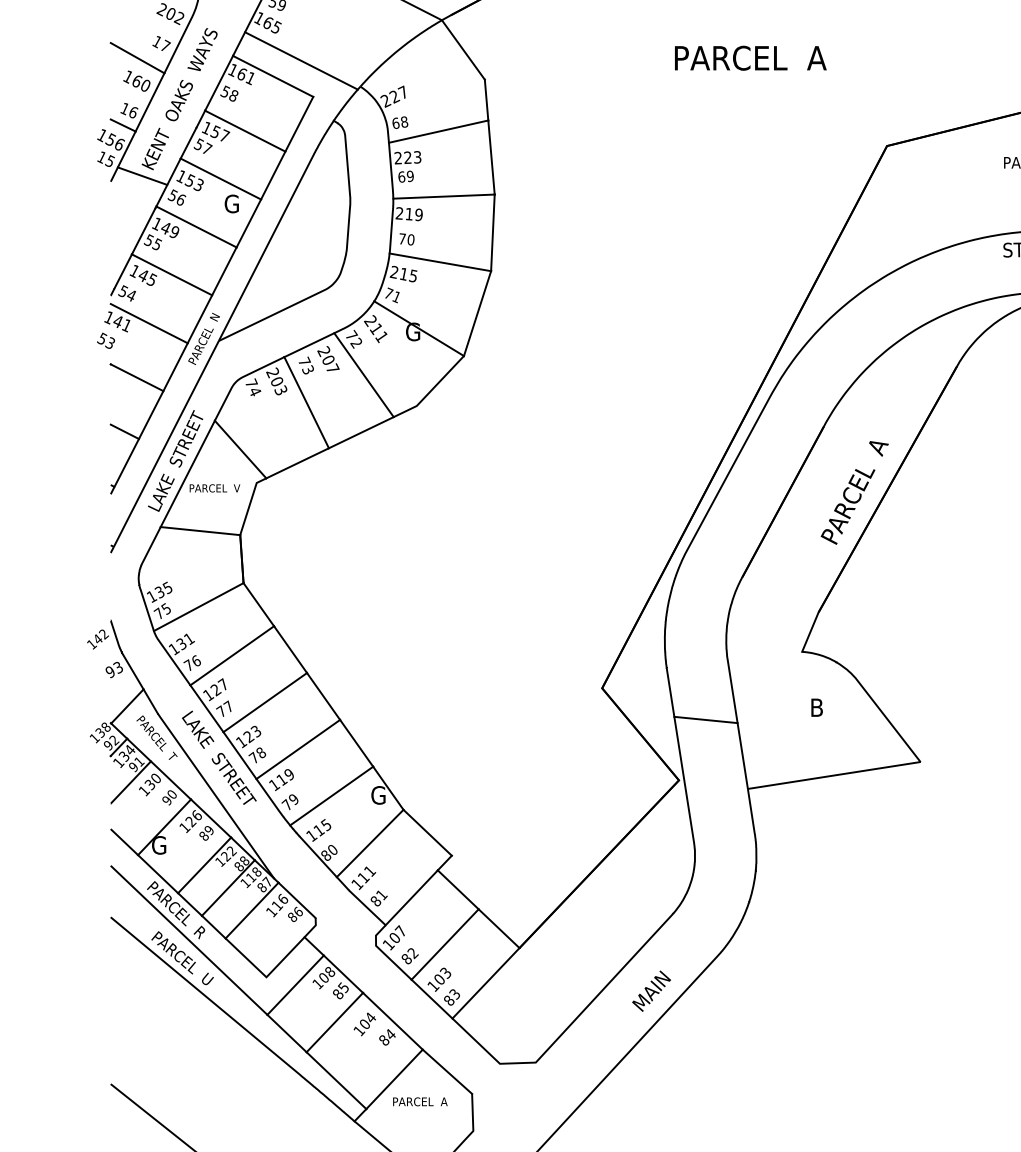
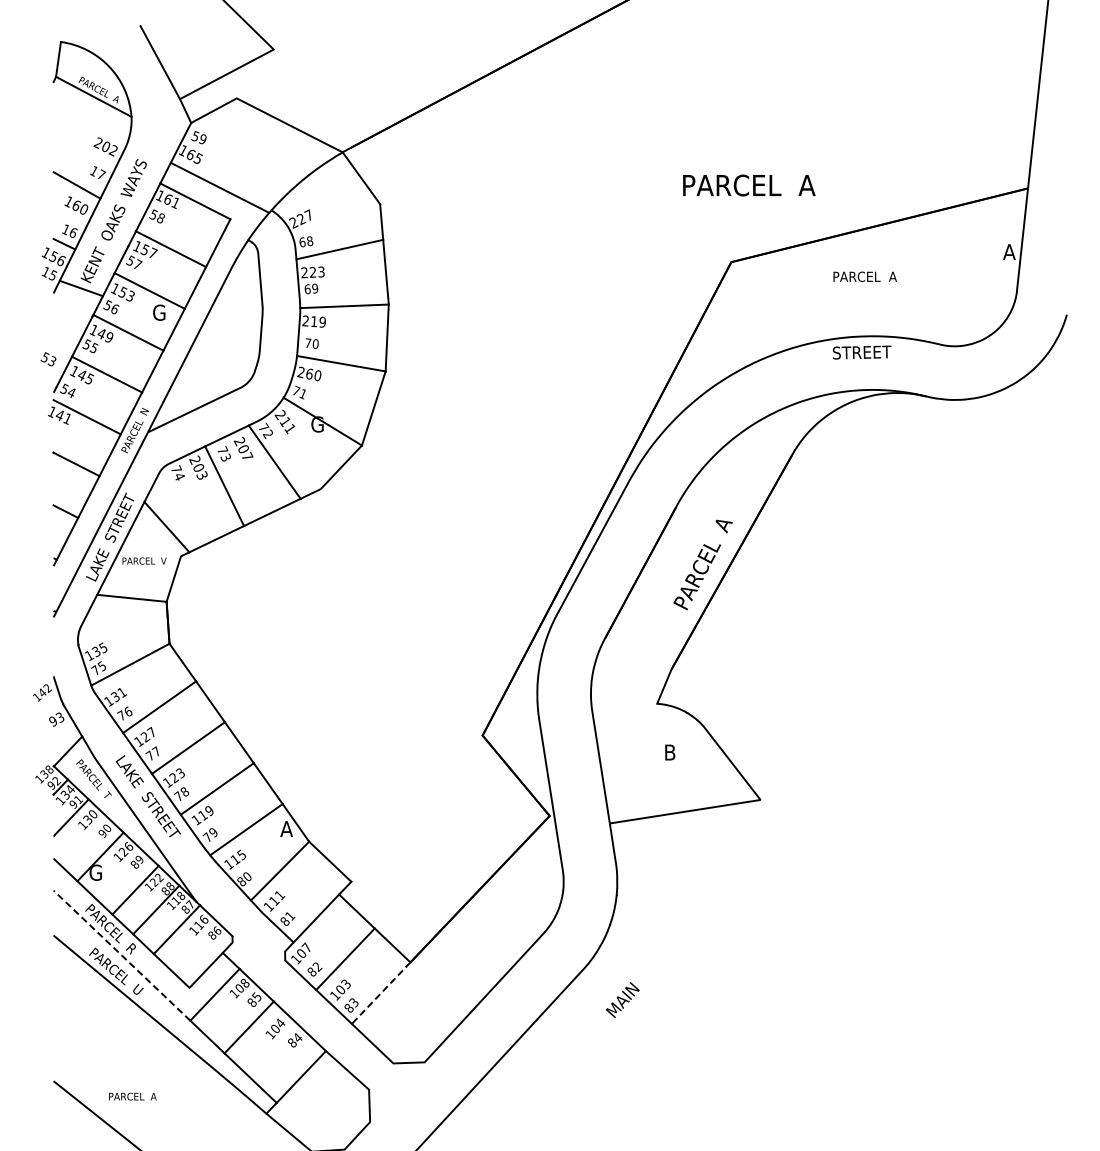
text: (750, 58) -> (749, 185), moved
text: (408, 274) -> (313, 374), 215 -> 260
text: (106, 341) -> (48, 359), moved
line: (705, 719) -> (572, 762), removed
text: (377, 794) -> (286, 828), G -> A
line: (187, 939) -> (120, 954), solid -> dashed
line: (485, 983) -> (380, 993), solid -> dashed
text: (651, 990) -> (622, 999), moved
text: (419, 1101) -> (132, 1096), moved

